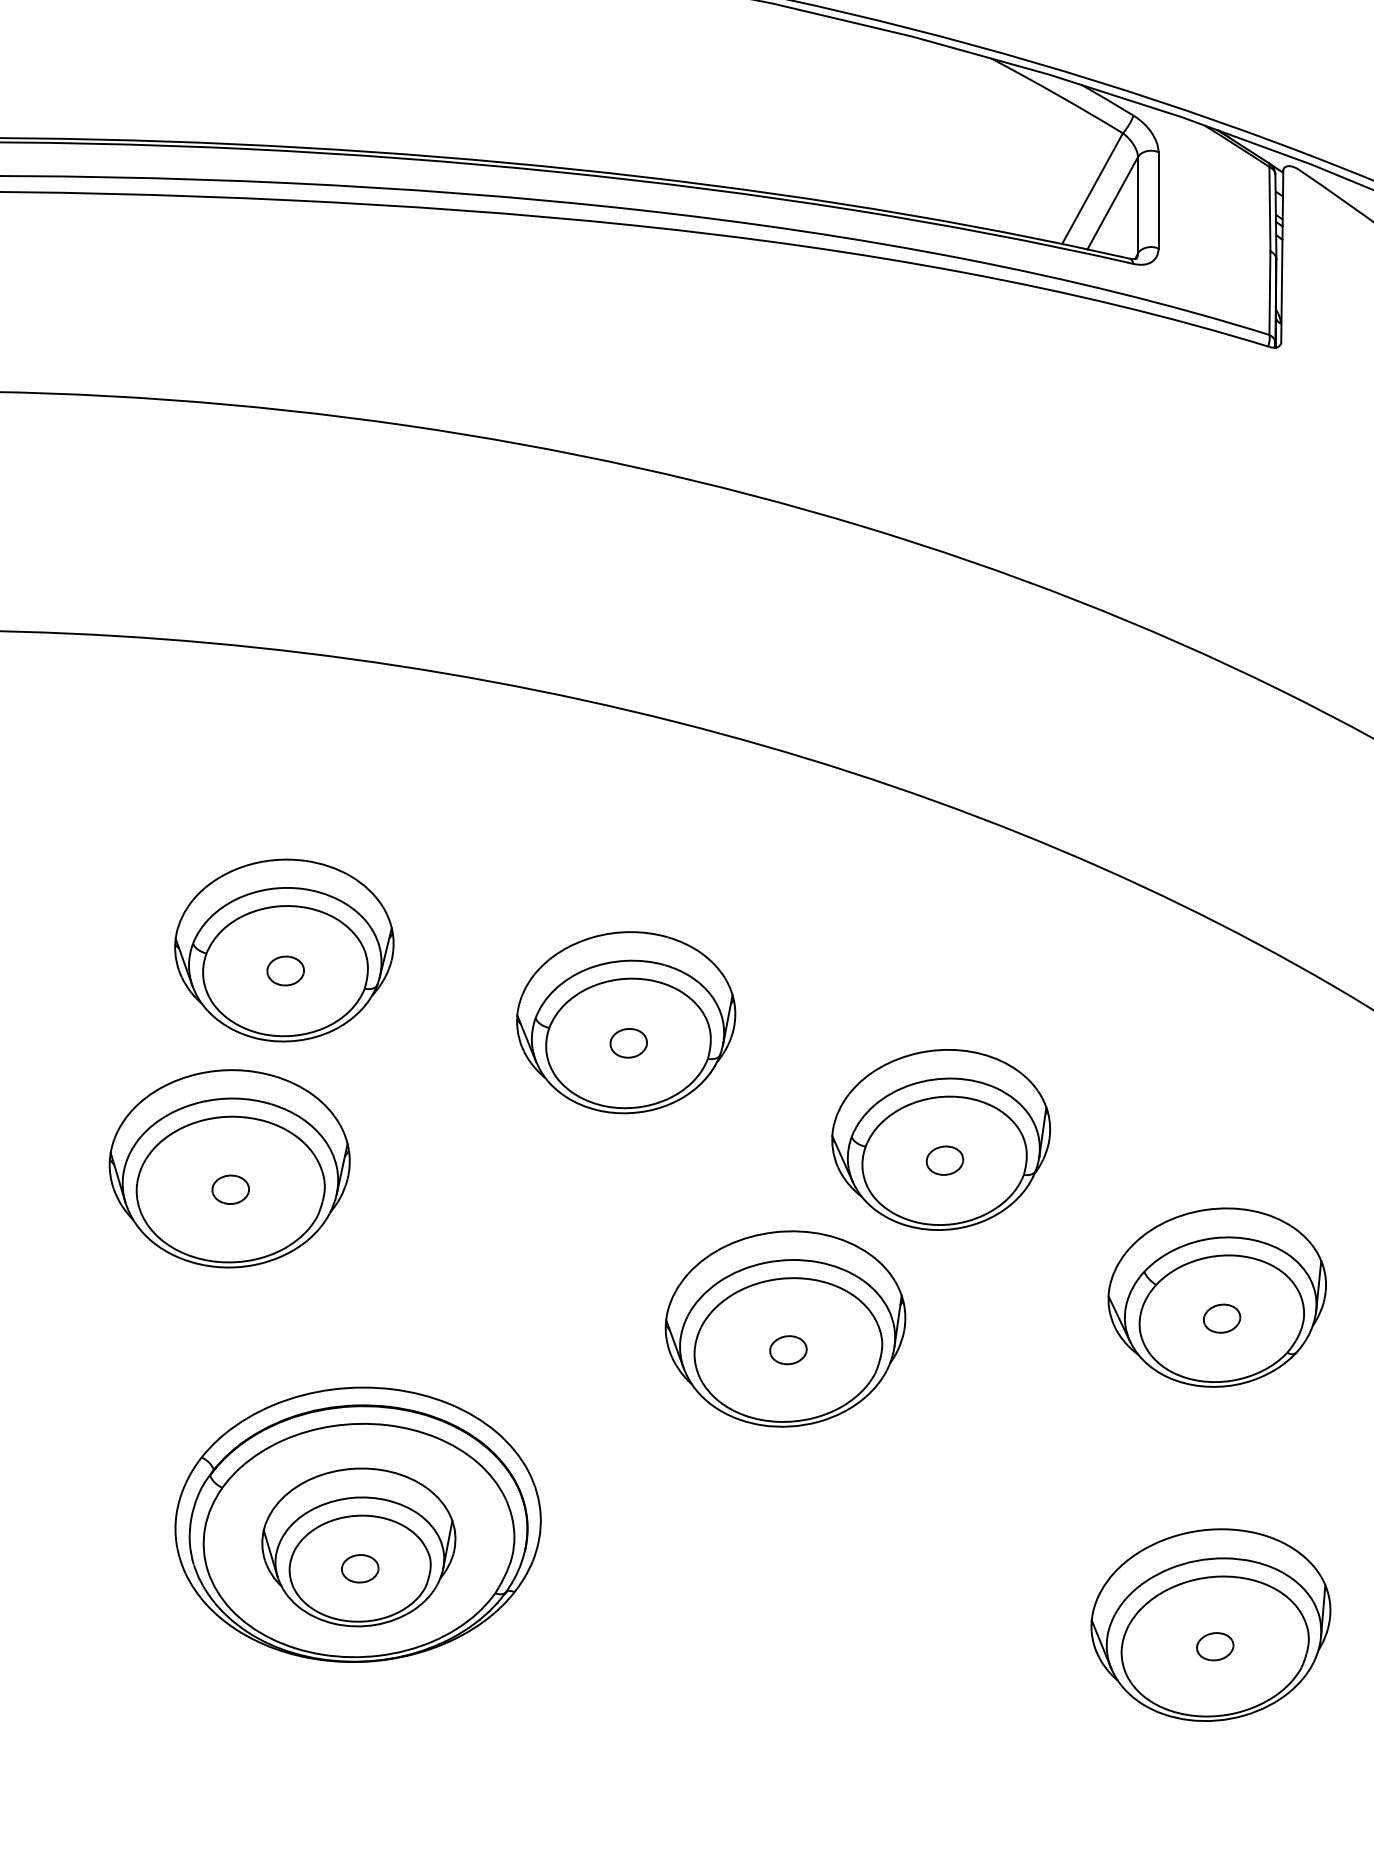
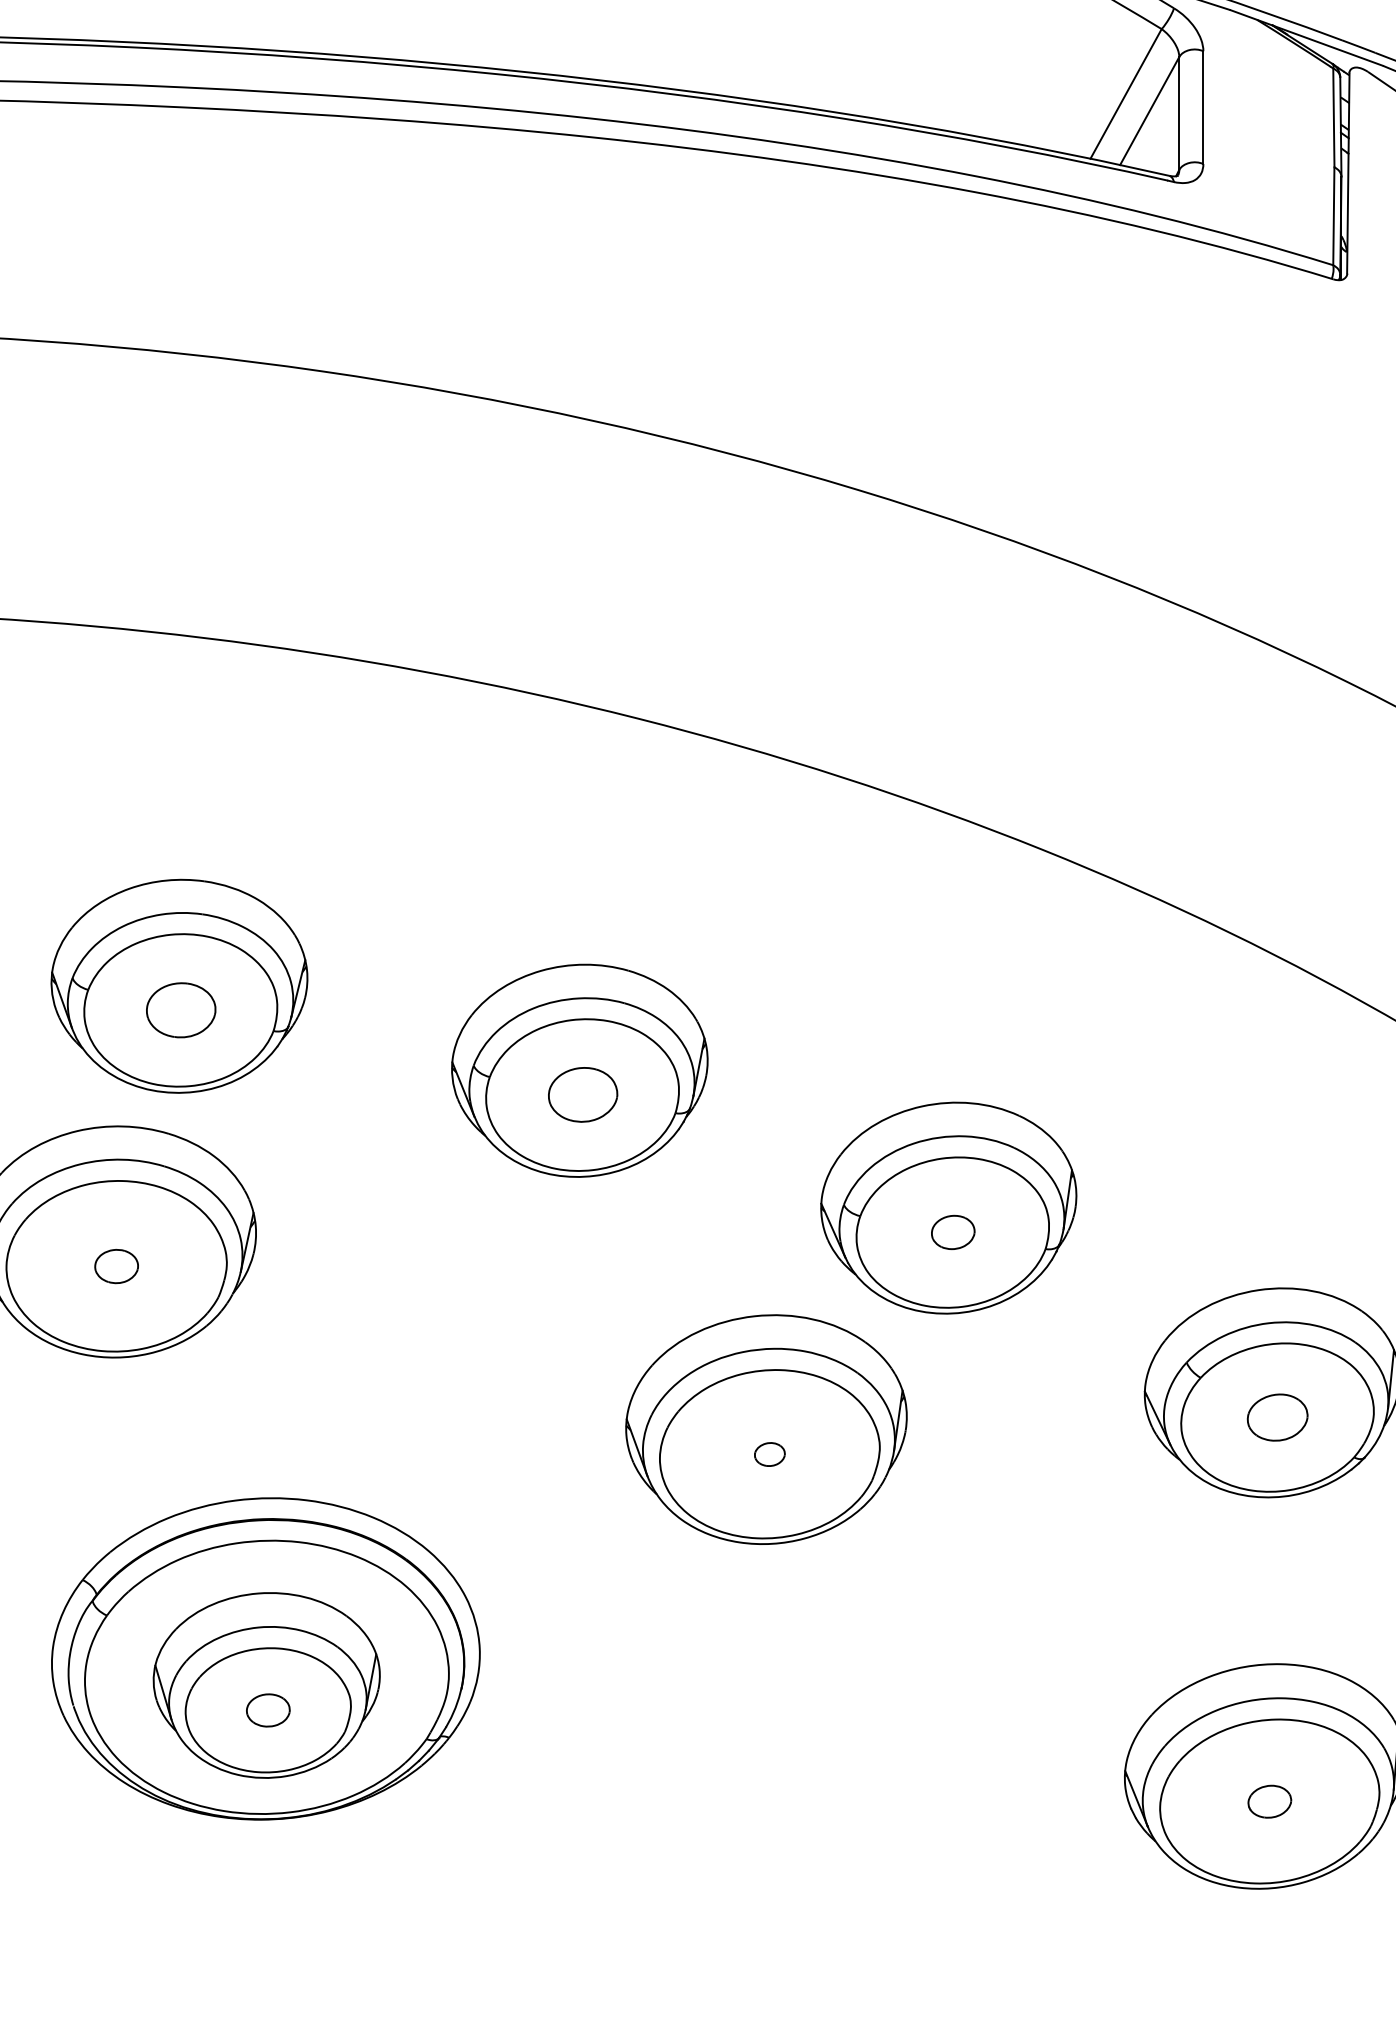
part: (285, 970) -> (180, 1009), size x1.6
part: (628, 1043) -> (582, 1095), size x1.6
part: (1222, 1318) -> (1278, 1417), size x1.4
part: (788, 1350) -> (769, 1454), size x0.7

